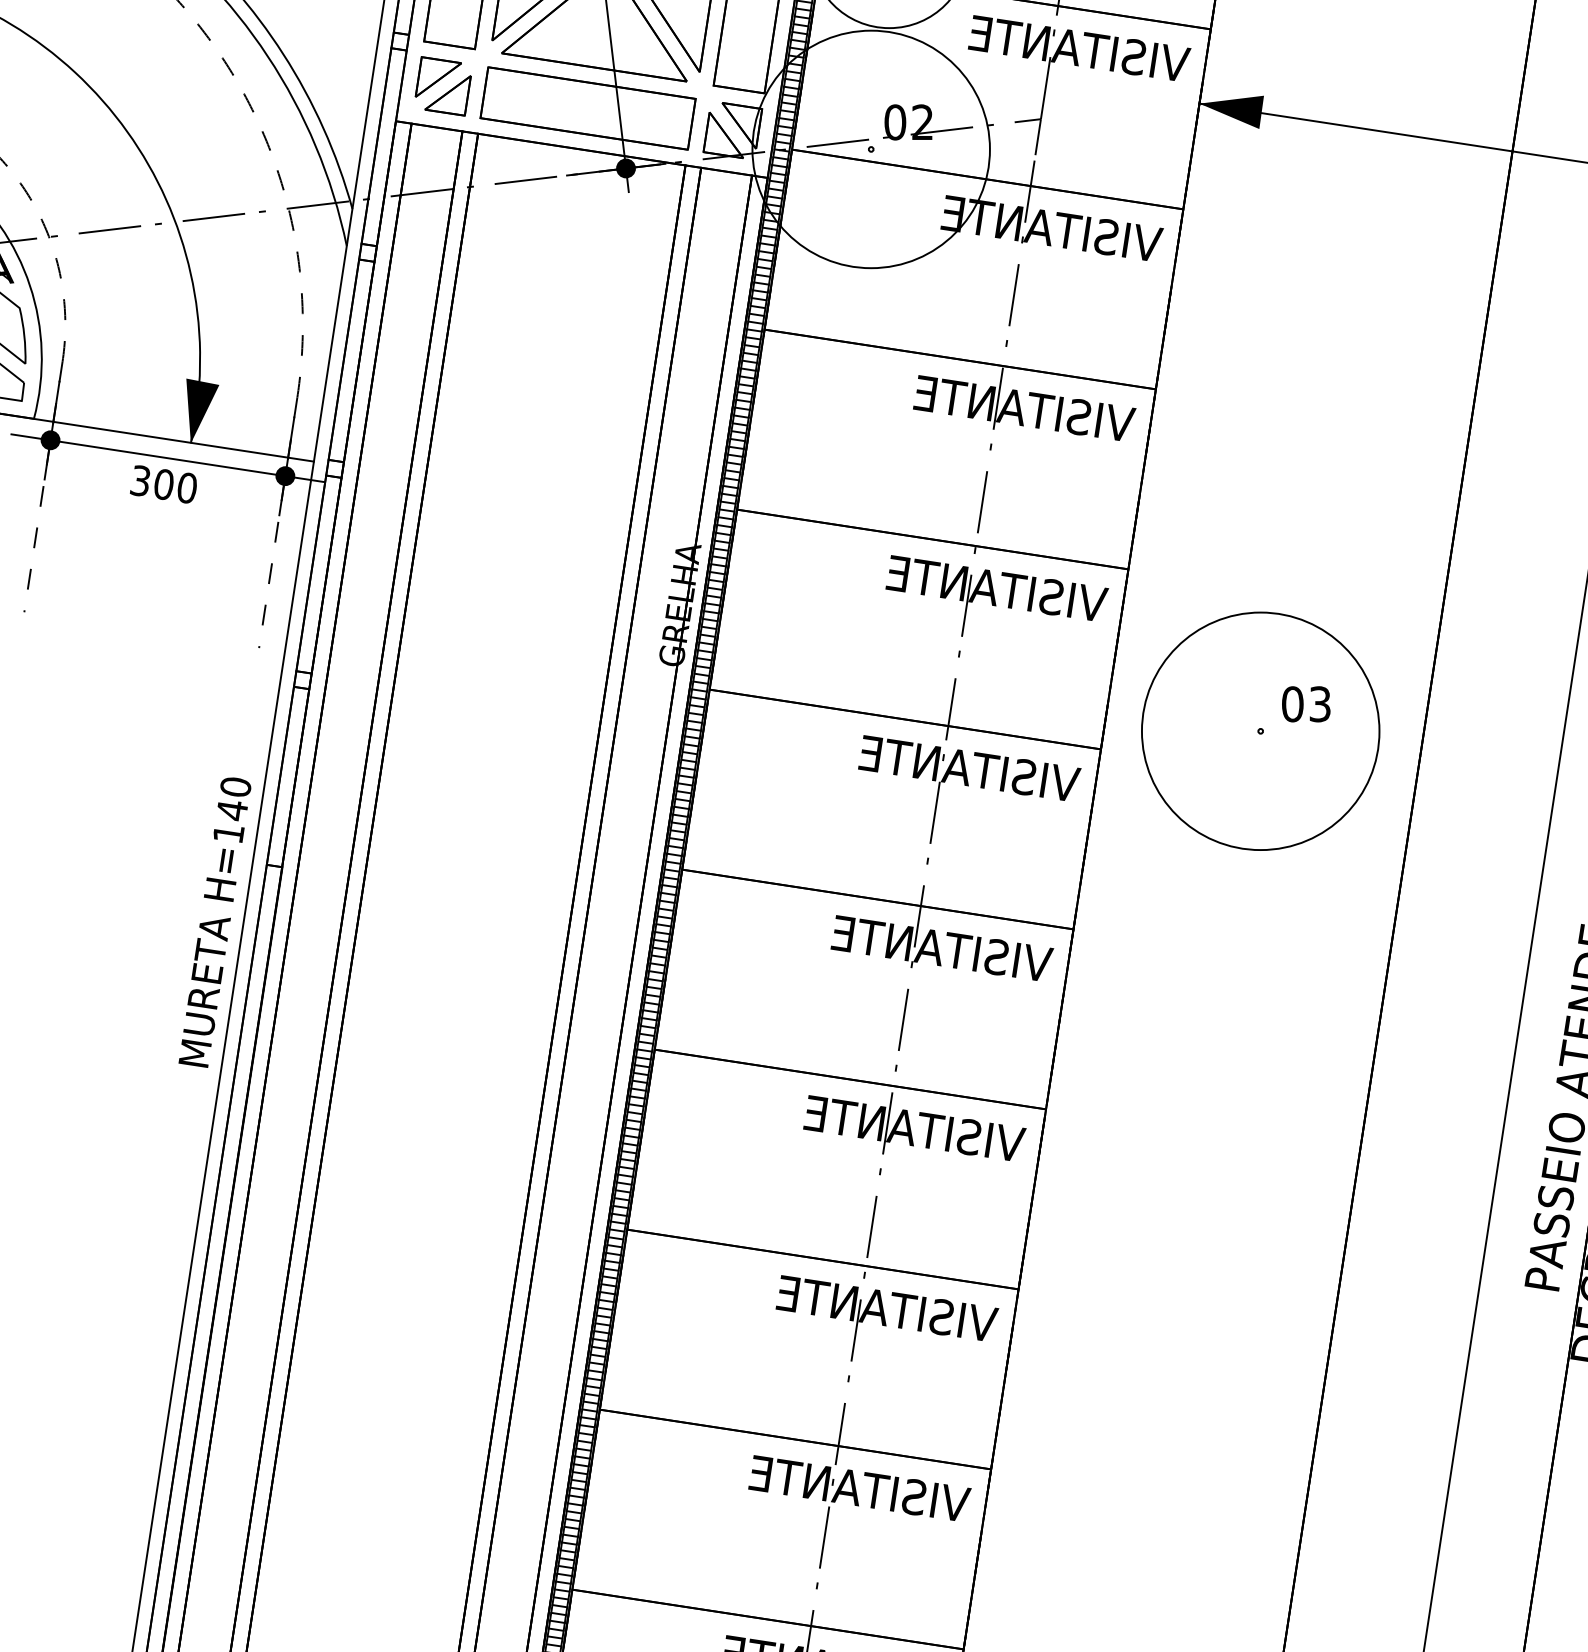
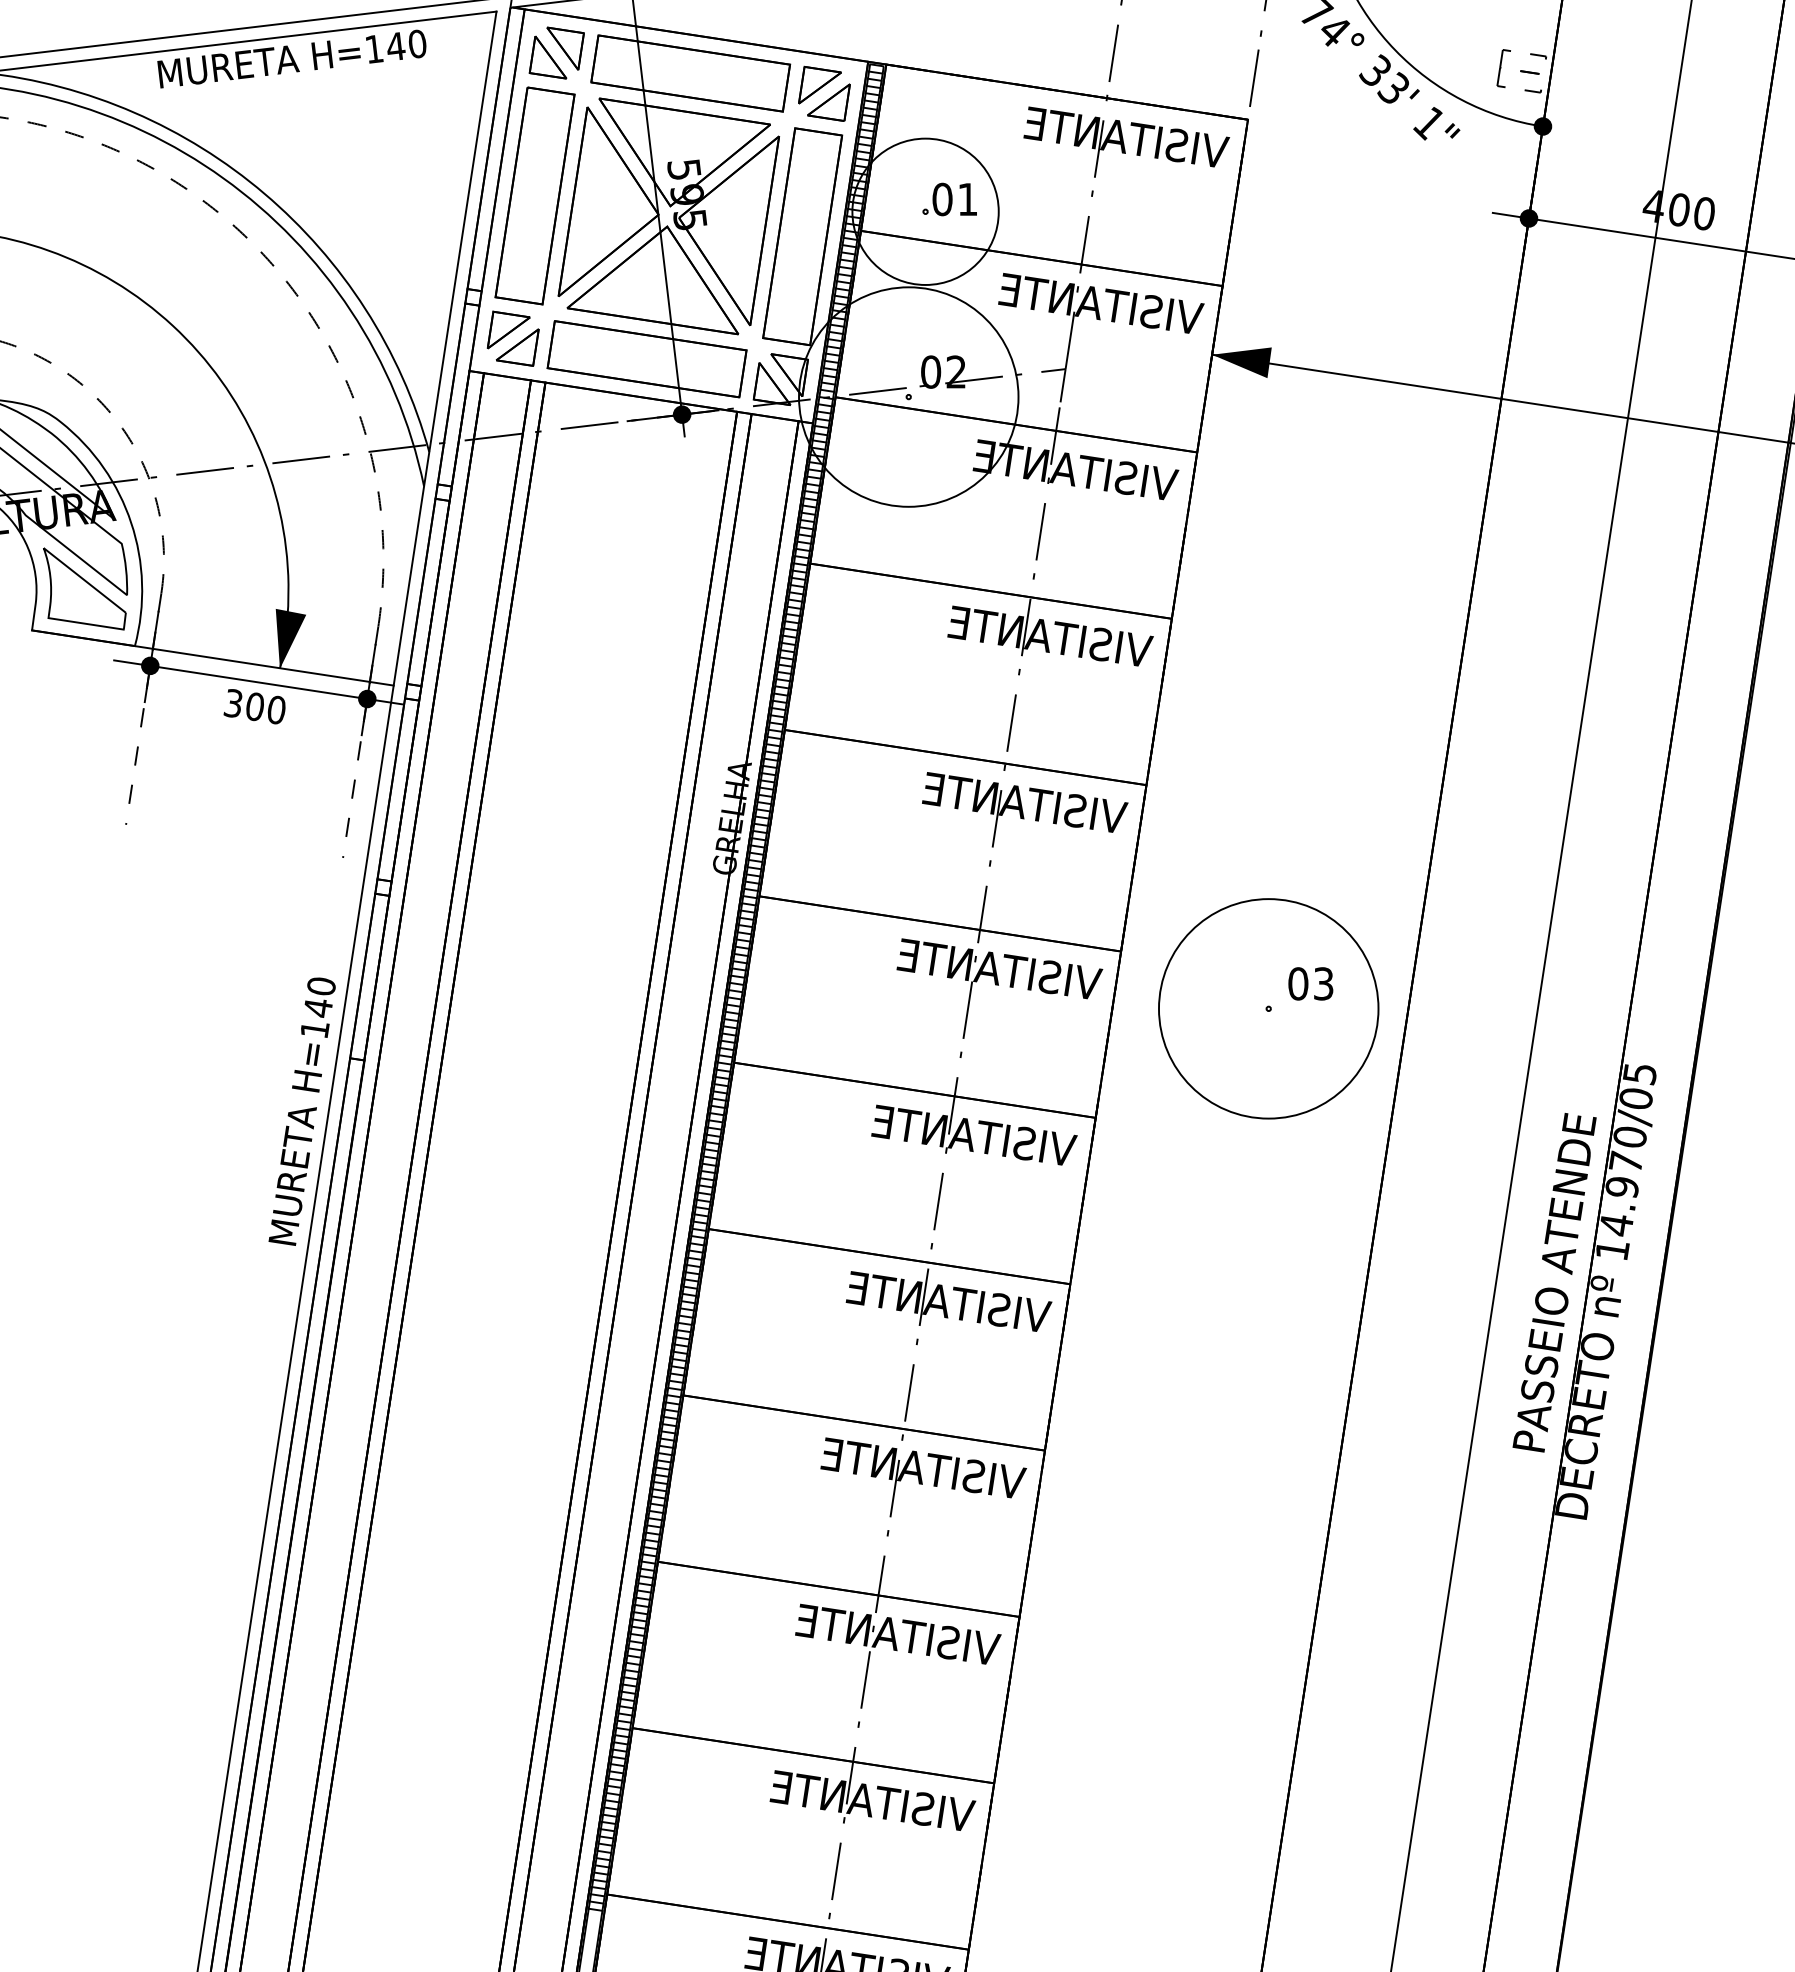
part: (1260, 730) -> (1268, 1008), moved

